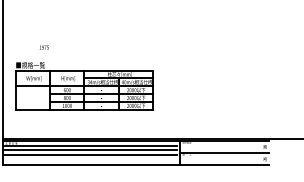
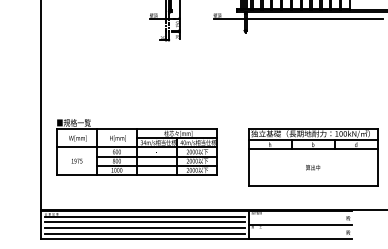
text: (43, 47) -> (76, 160), moved
part: (235, 94) -> (313, 157), added
line: (90, 159) -> (144, 233), added

